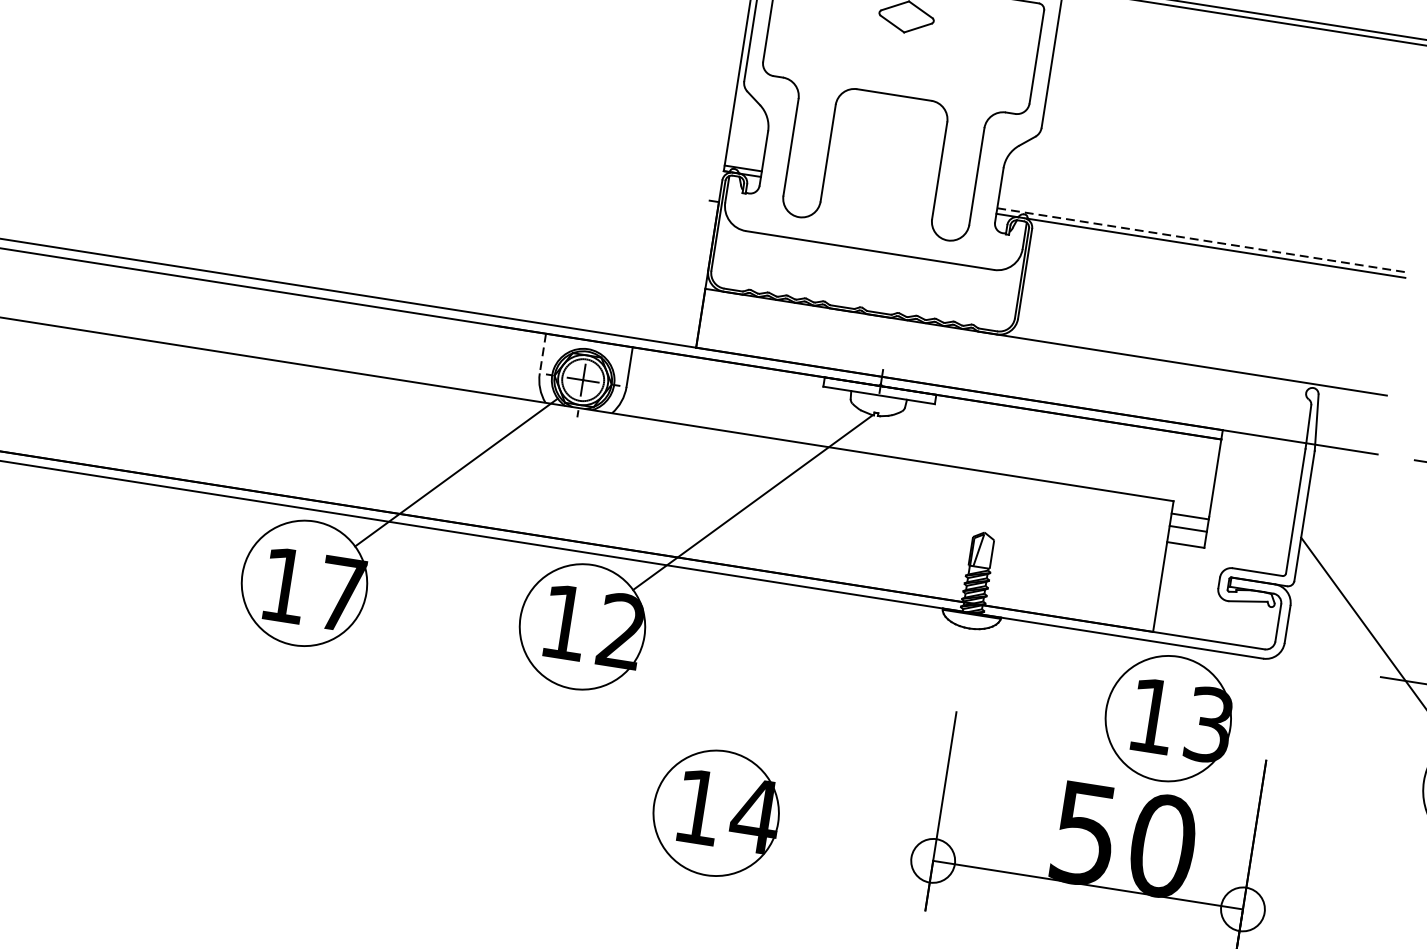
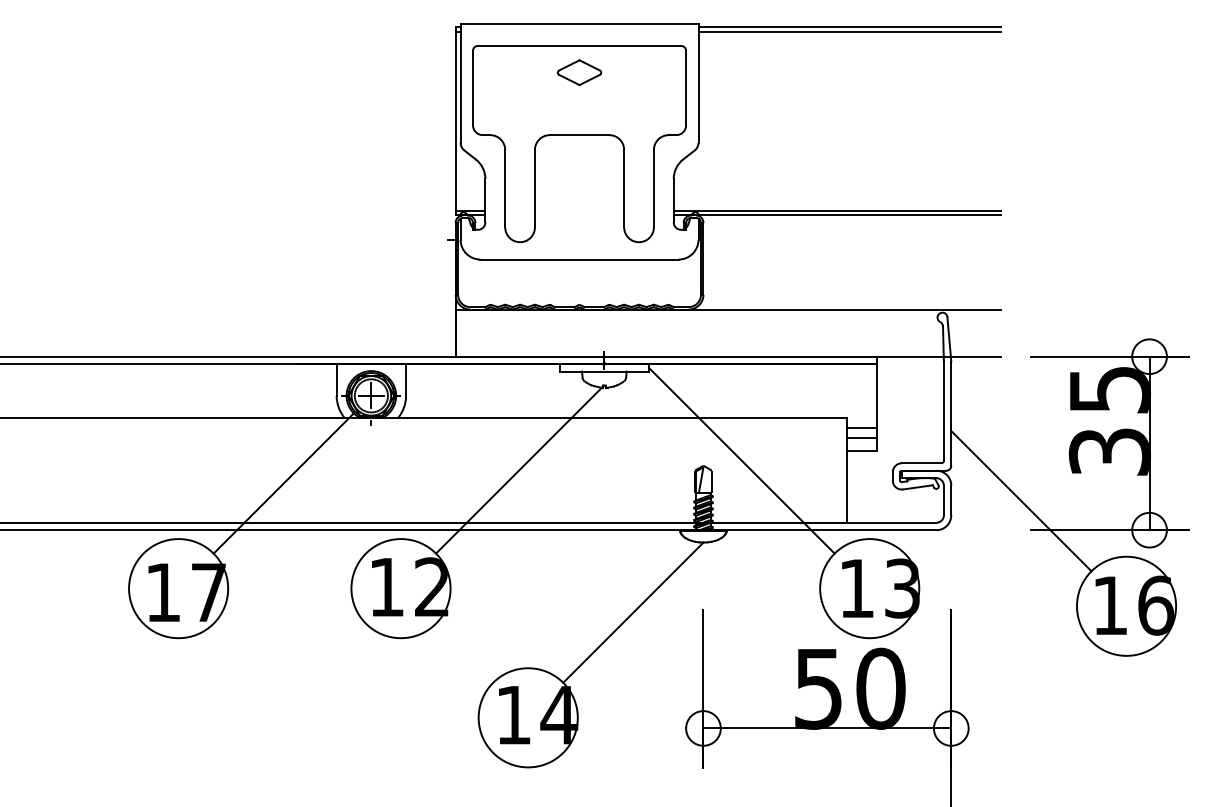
line: (1202, 239) -> (837, 210), dashed -> solid
line: (542, 354) -> (336, 380), dashed -> solid
line: (1033, 533) -> (741, 460), added
line: (868, 702) -> (633, 612), added

